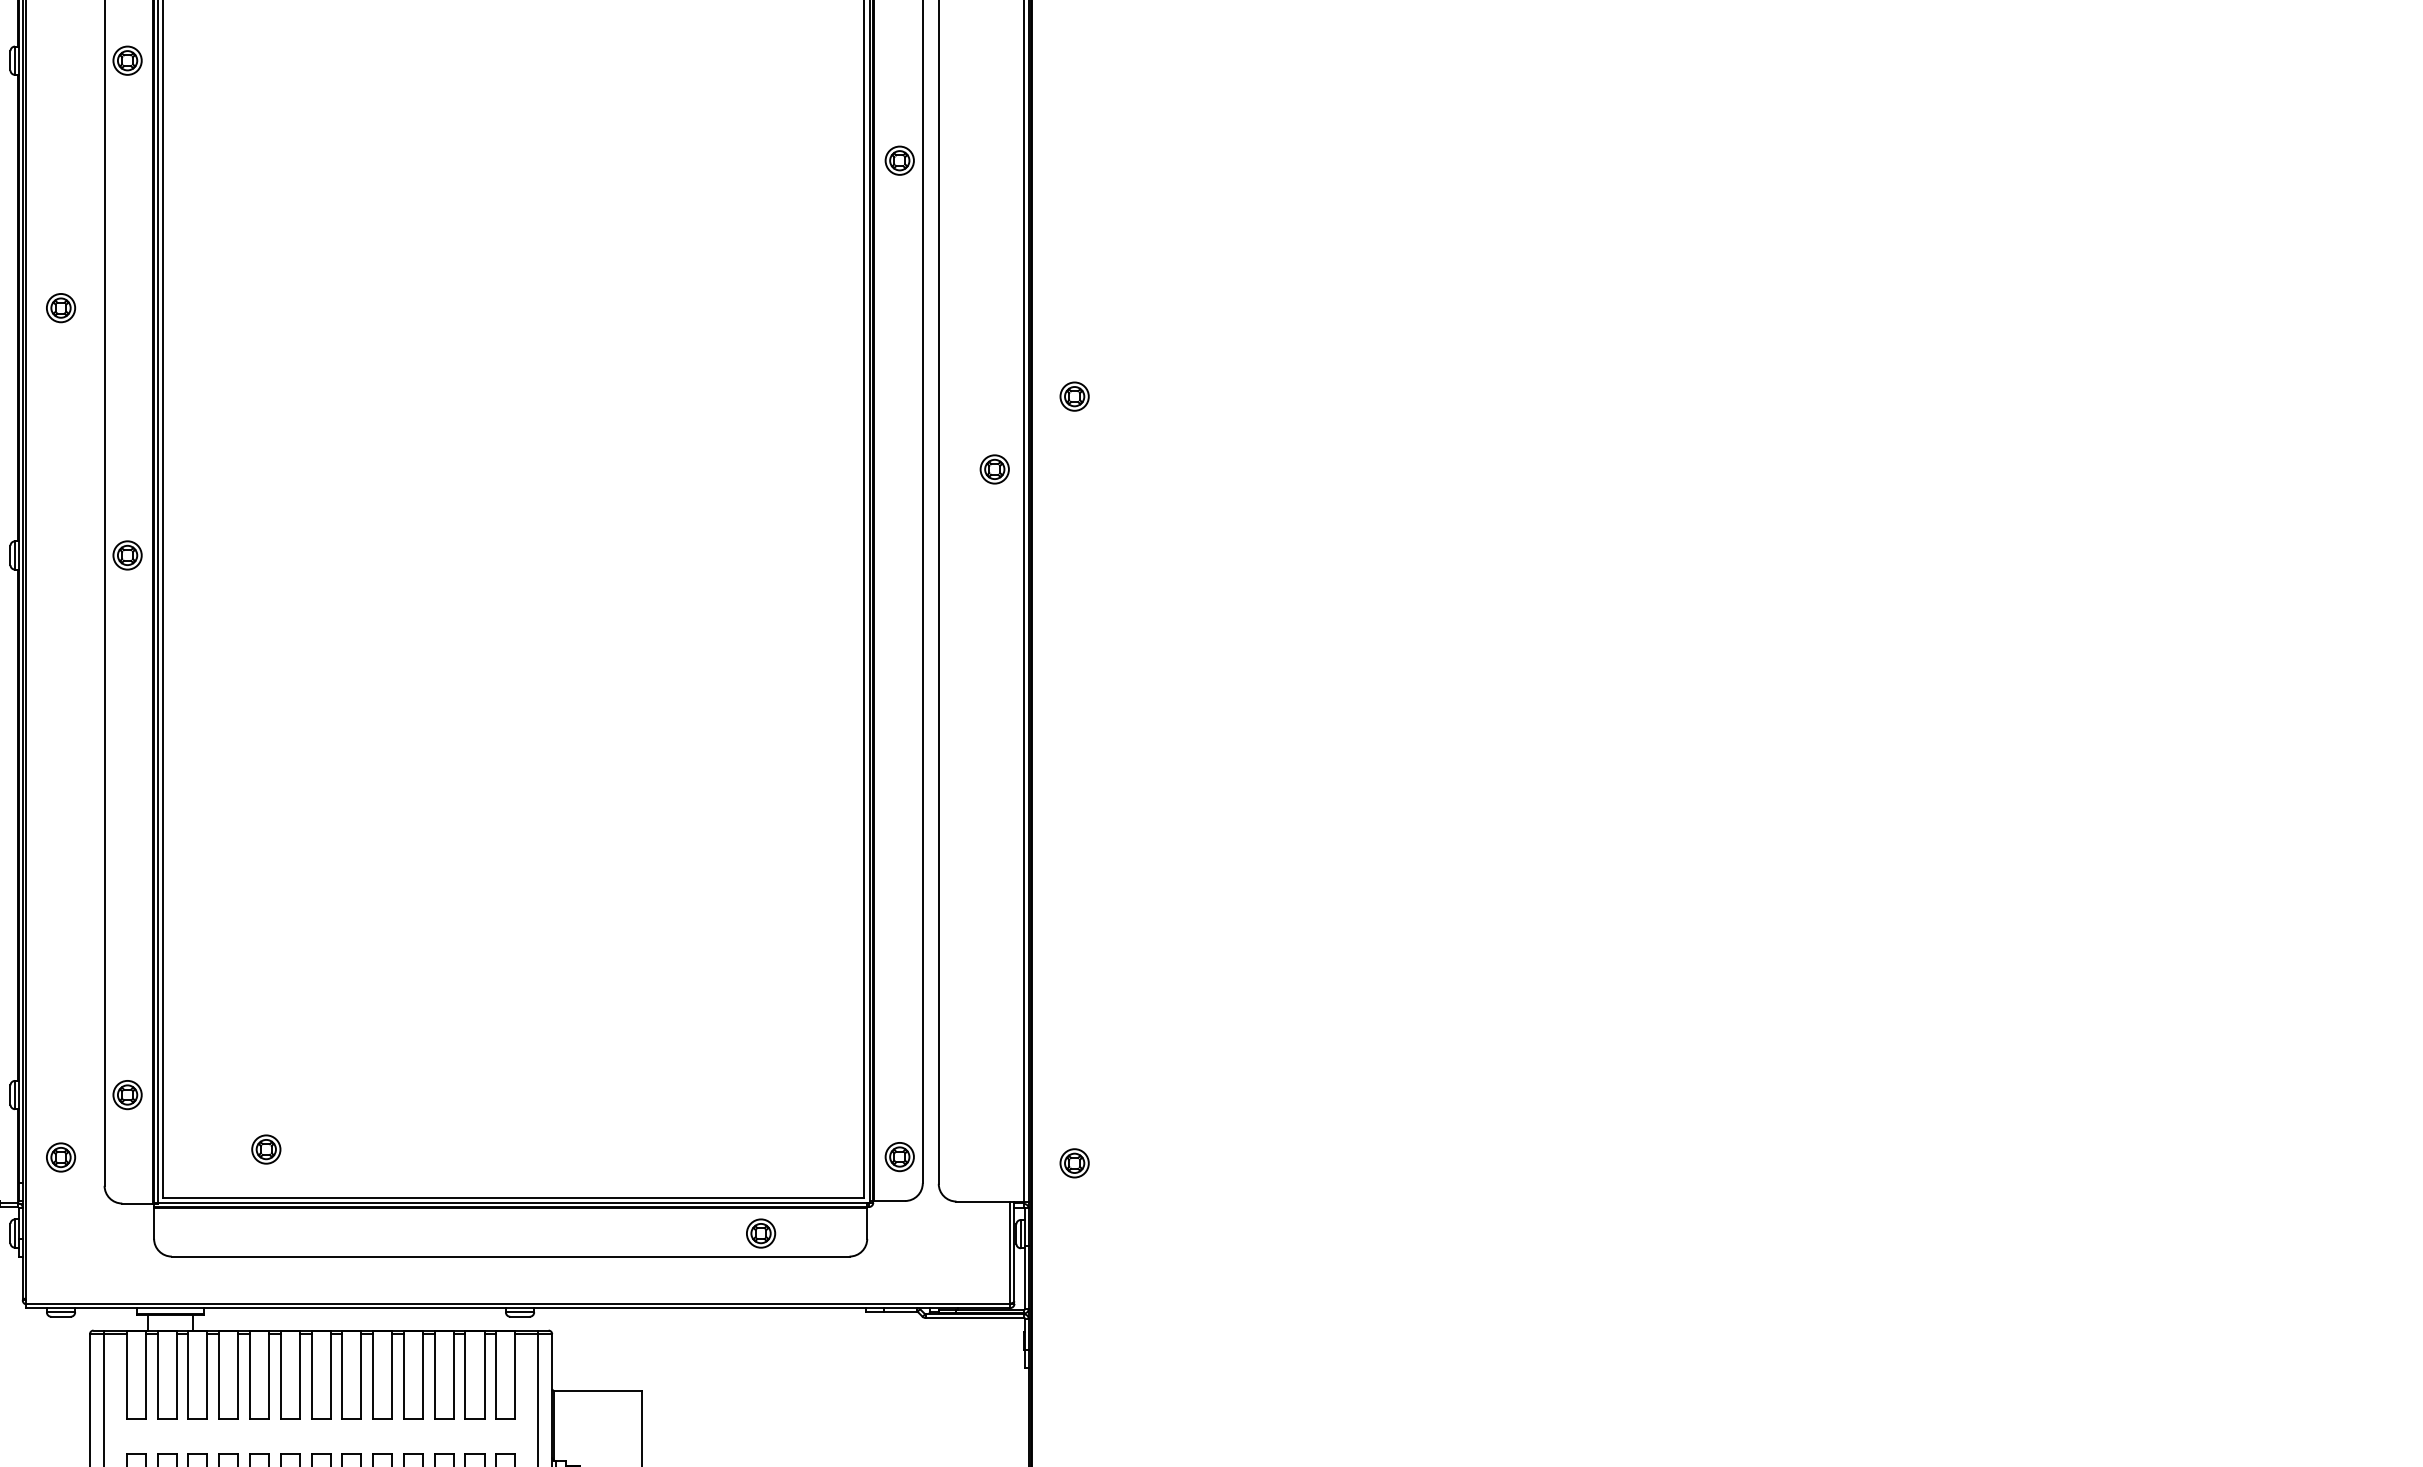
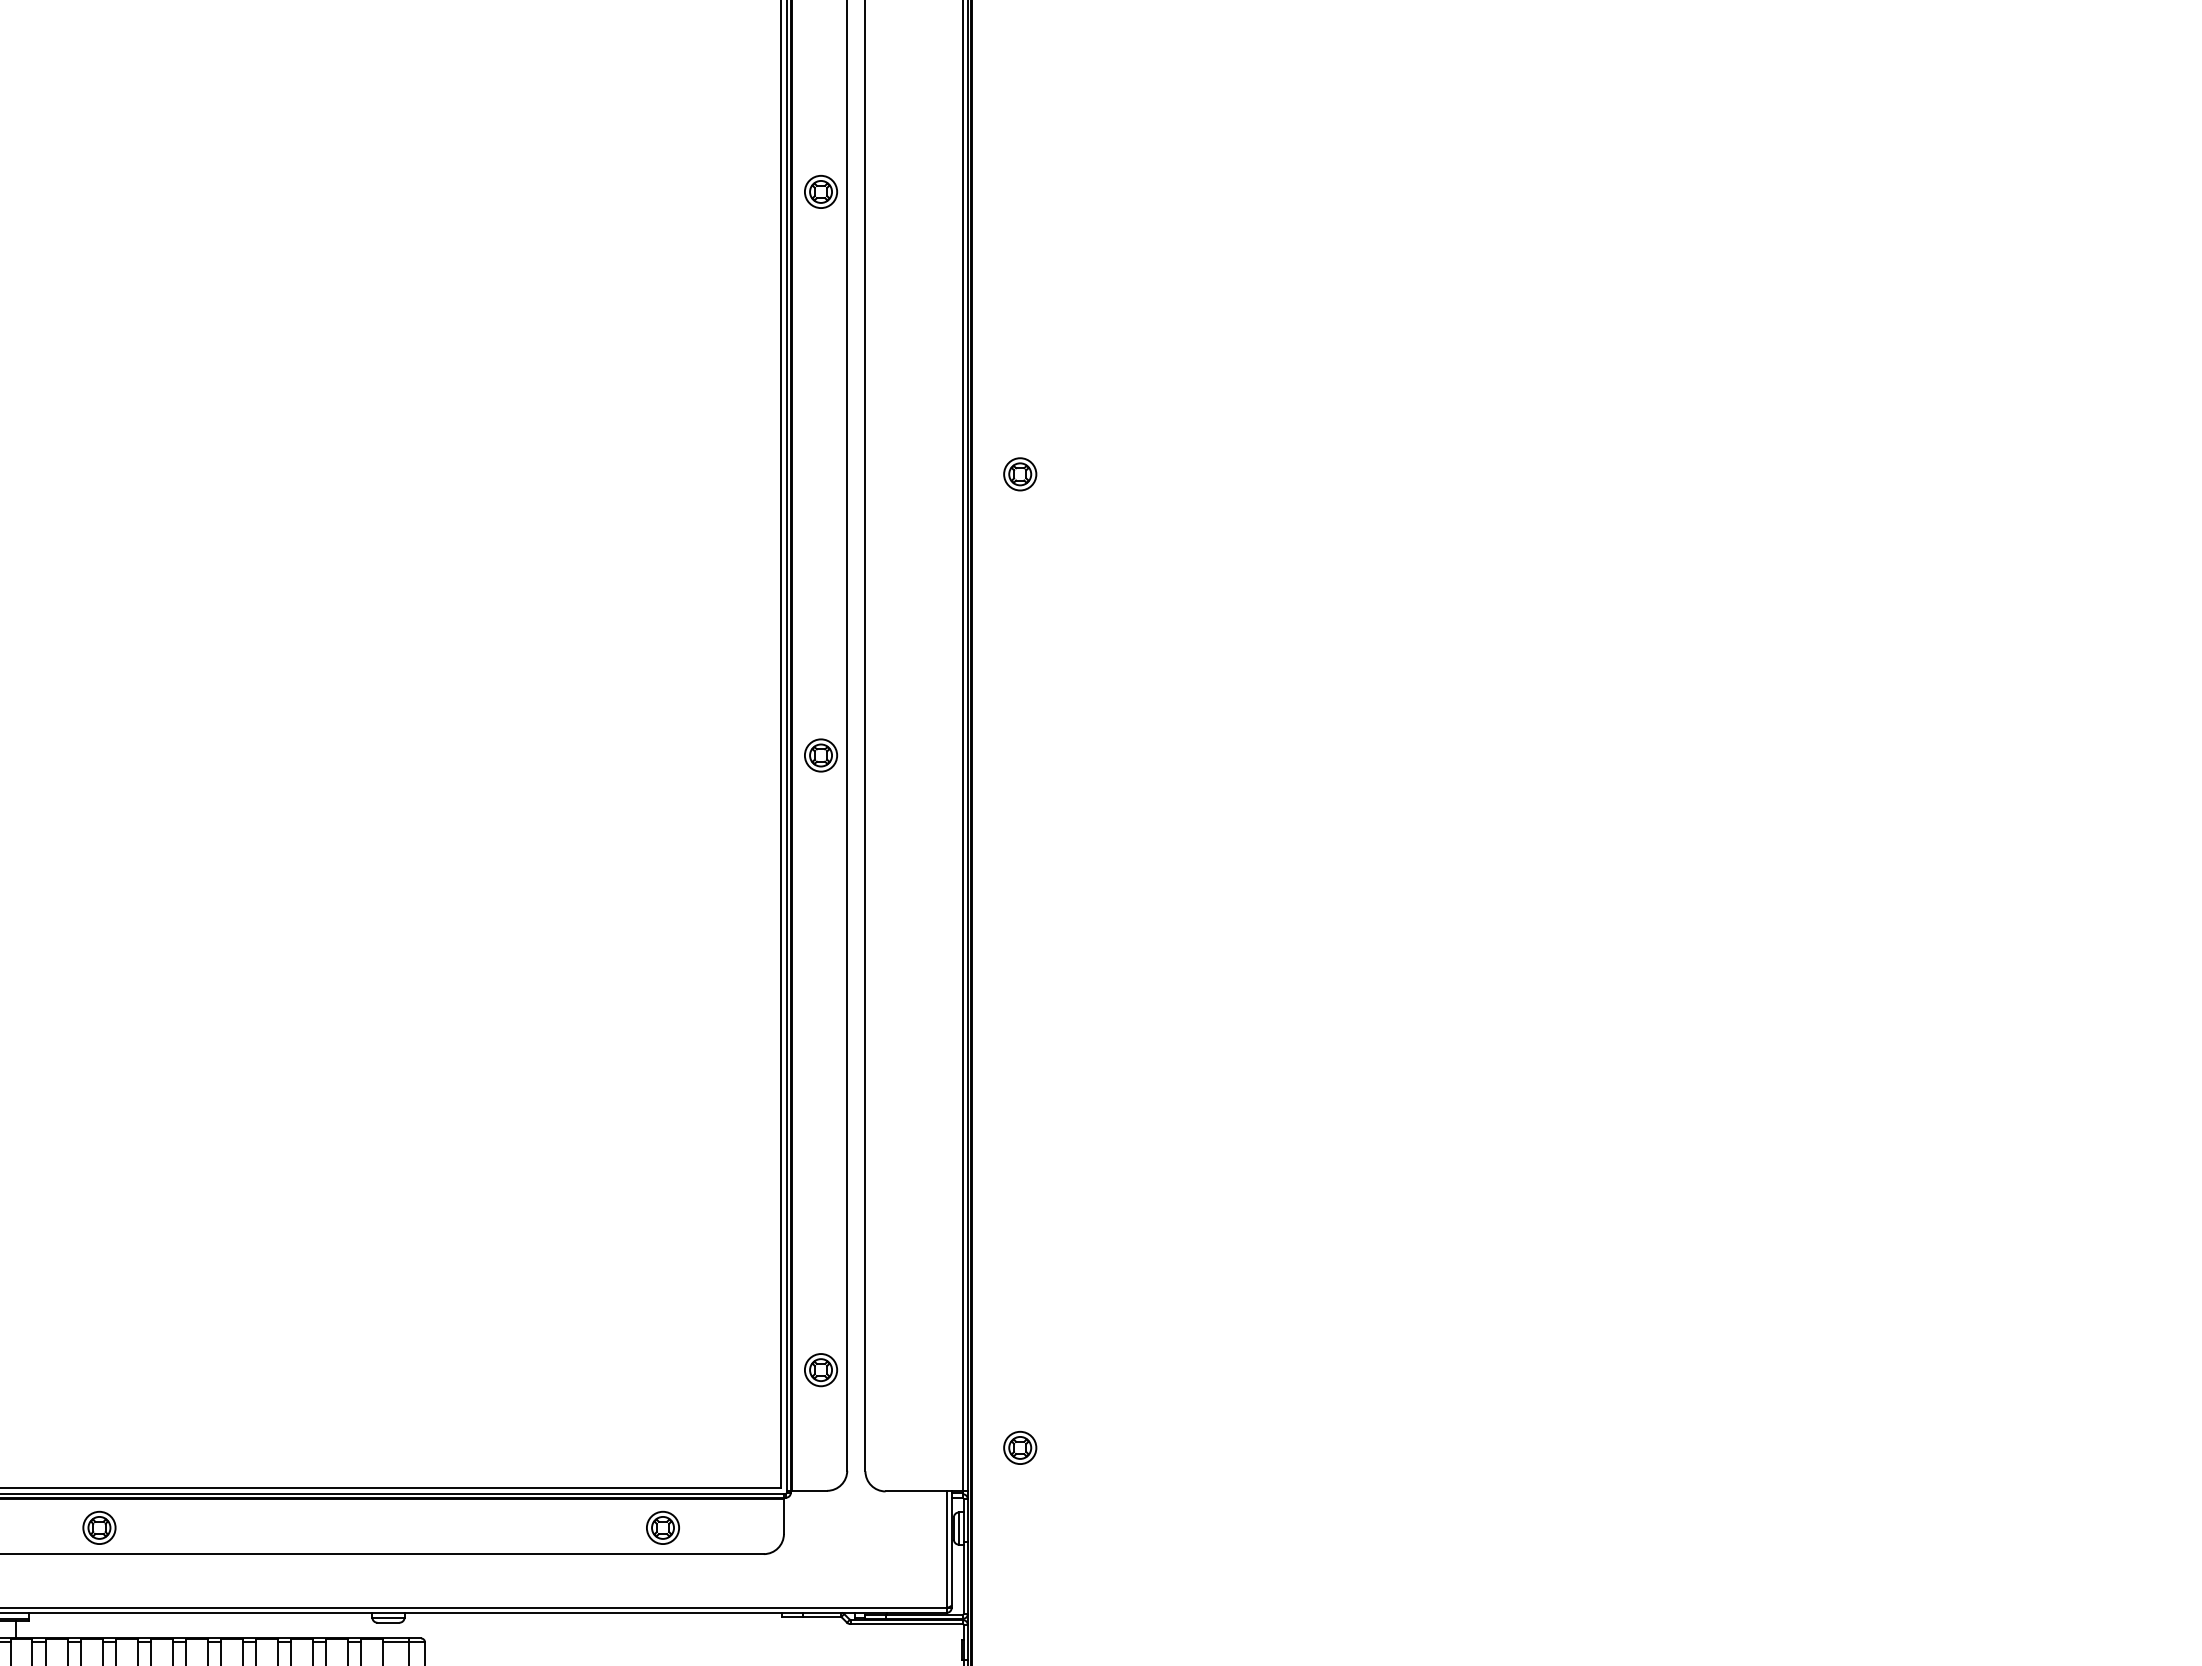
part: (899, 160) -> (820, 191), moved
part: (1074, 396) -> (1020, 474), moved
part: (994, 469) -> (820, 755), moved
part: (266, 1149) -> (99, 1527), moved
part: (899, 1157) -> (820, 1370), moved

